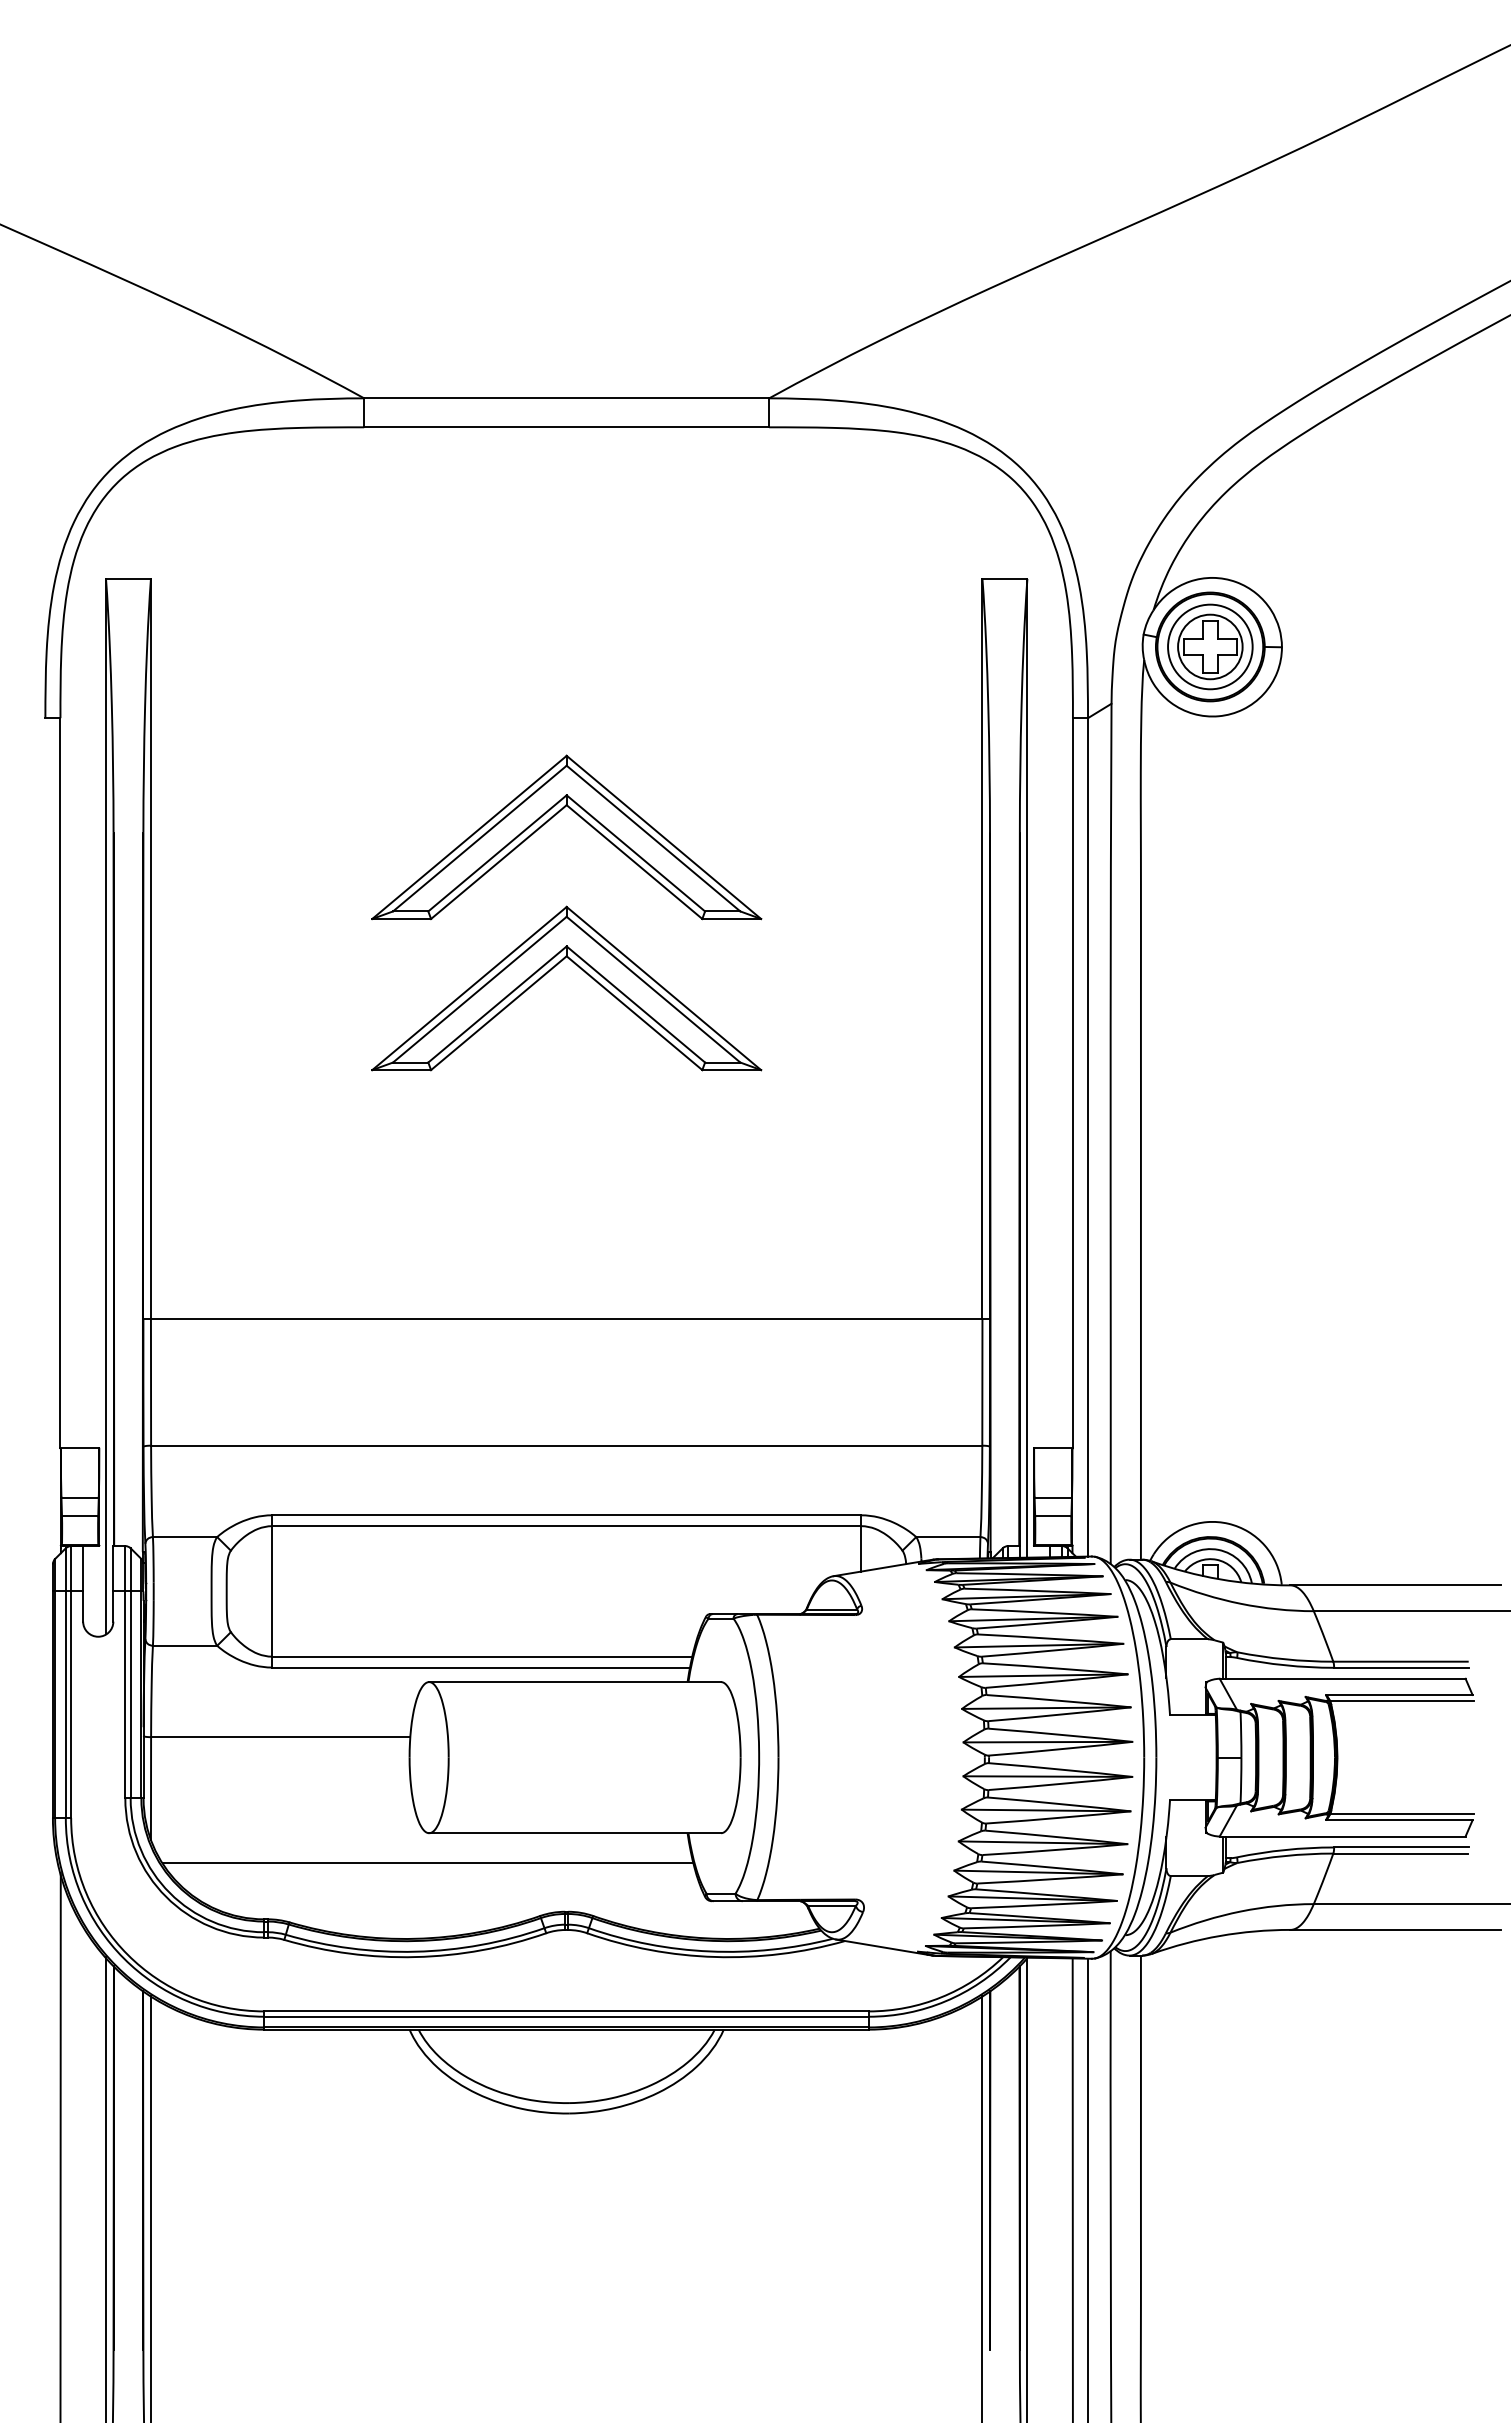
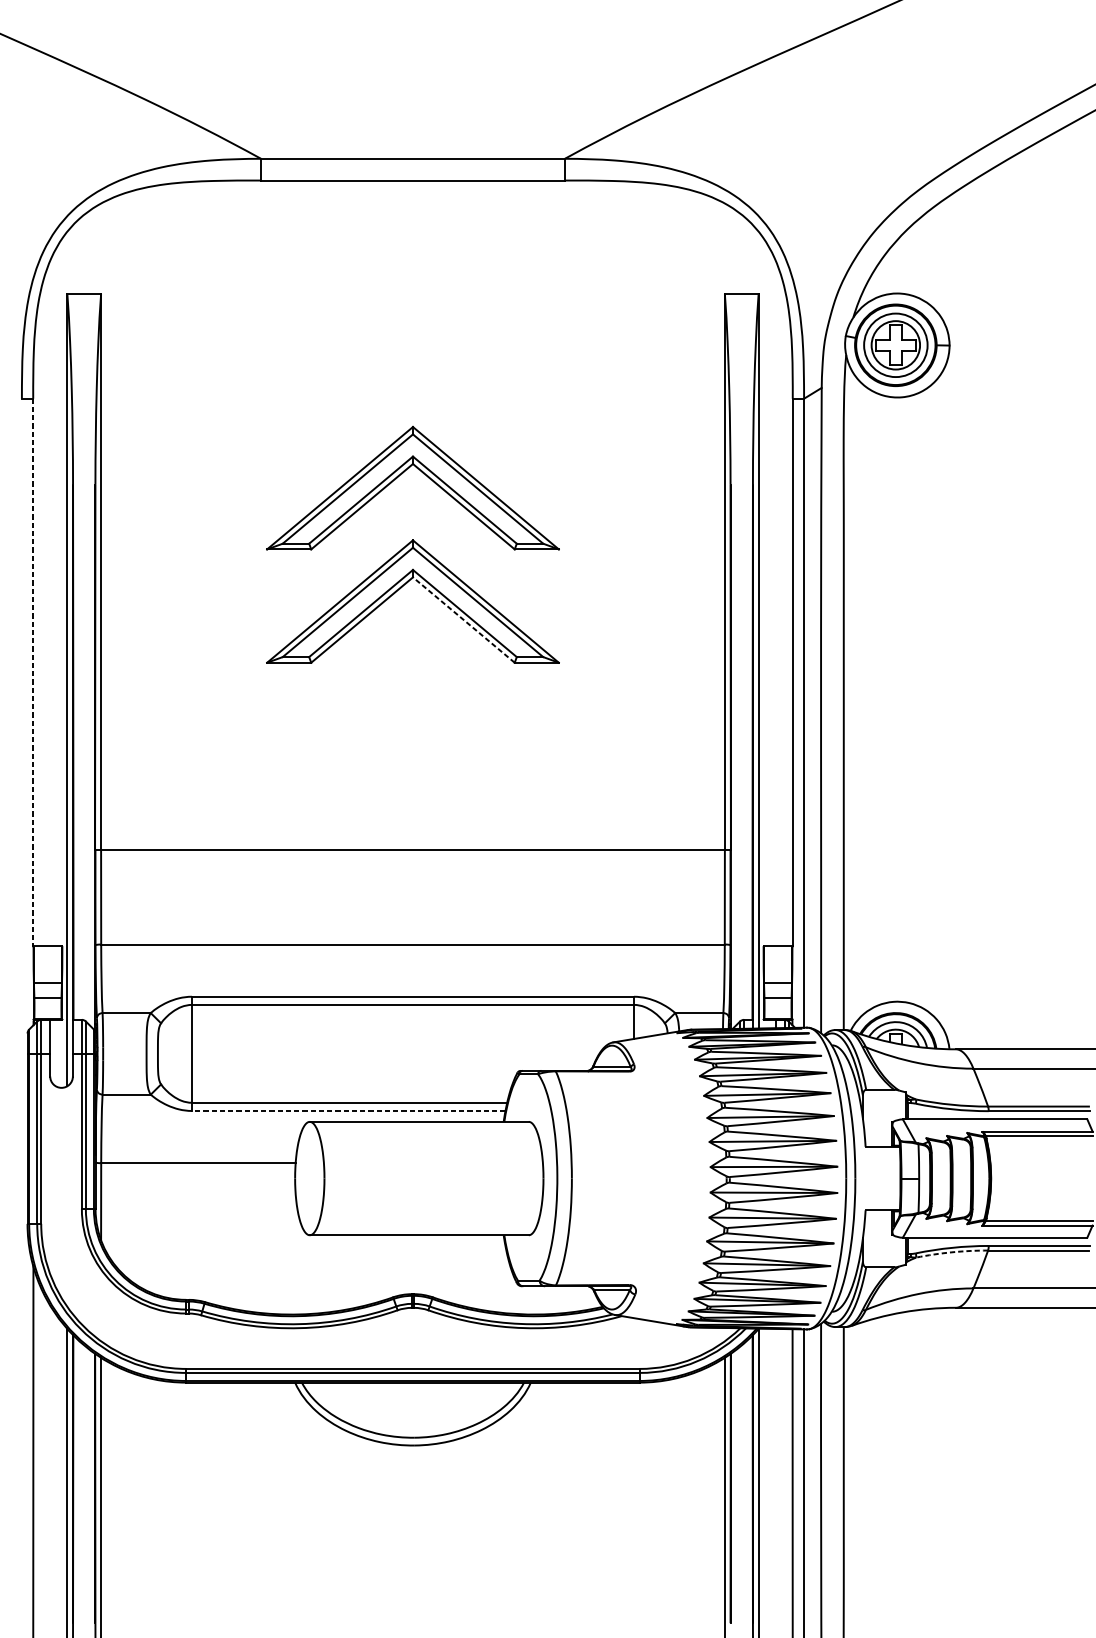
line: (634, 1013) -> (463, 620), solid -> dashed
line: (60, 1082) -> (33, 672), solid -> dashed
line: (480, 1667) -> (348, 1110), solid -> dashed
arc: (1285, 1855) -> (952, 1251), solid -> dashed
line: (427, 1863) -> (308, 1257), removed

